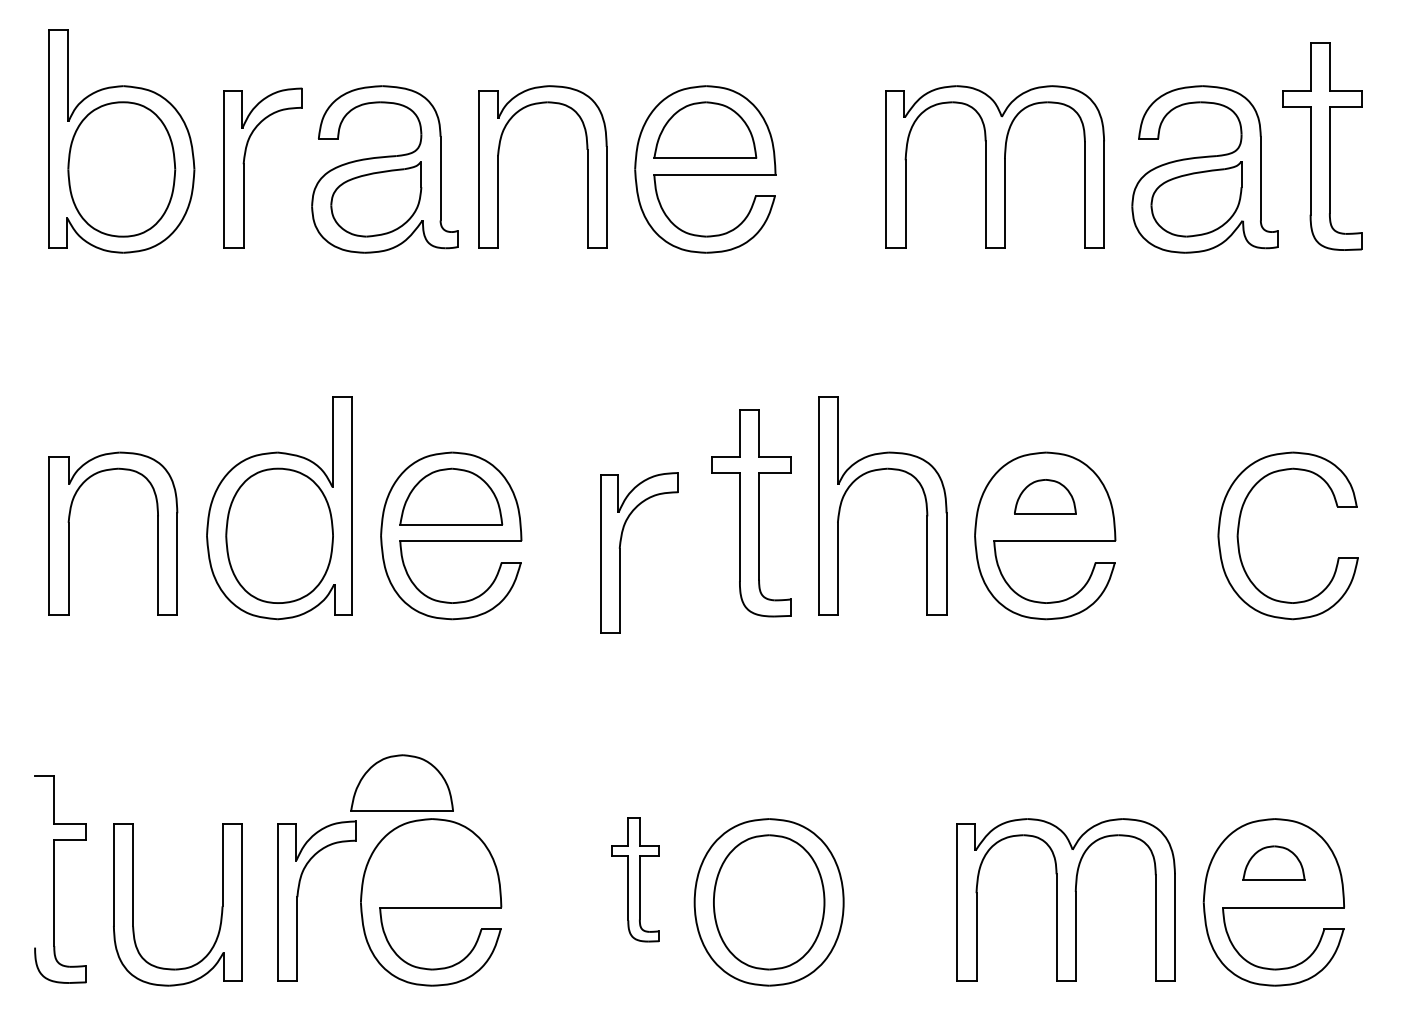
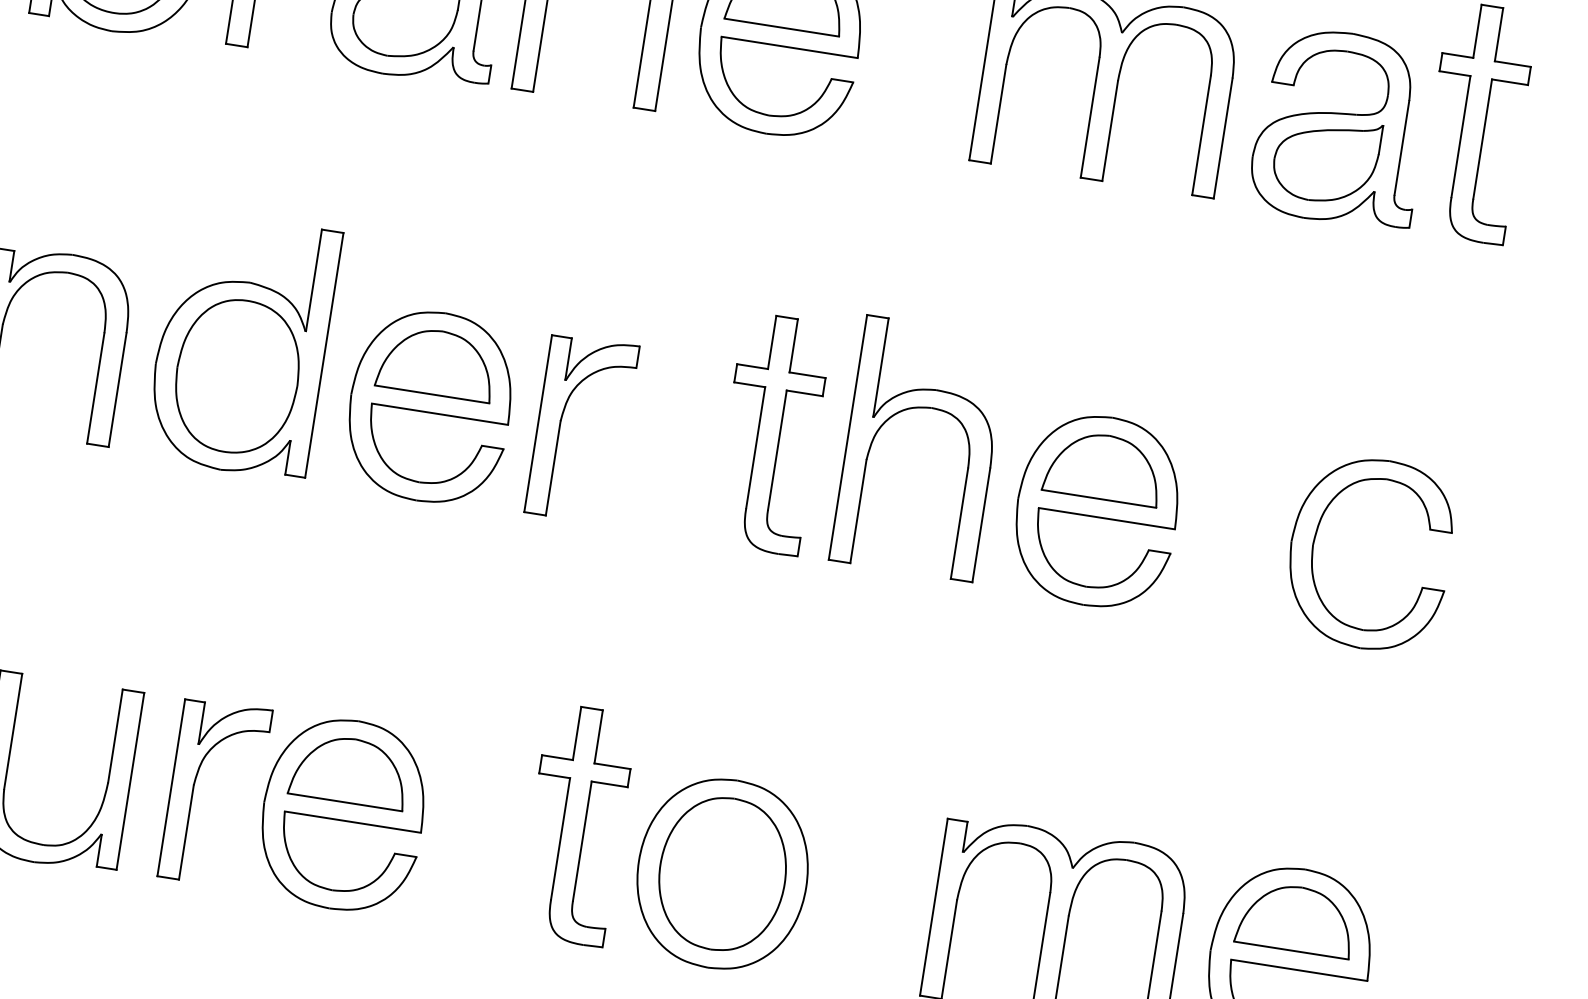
part: (1045, 496) -> (1104, 466), size x1.67
part: (620, 552) -> (560, 425), moved
part: (401, 782) -> (349, 769), moved
part: (1273, 862) -> (1295, 917), size x1.67
part: (635, 879) -> (576, 824), size x1.67

